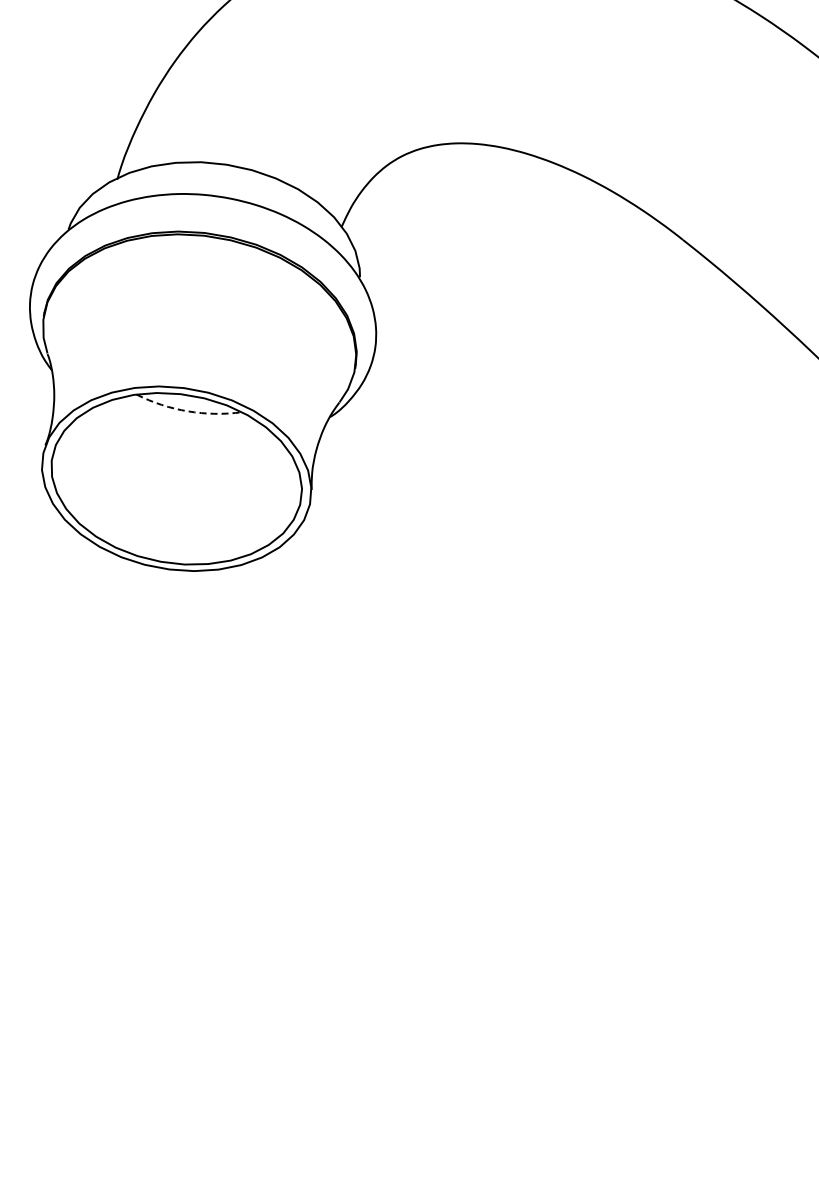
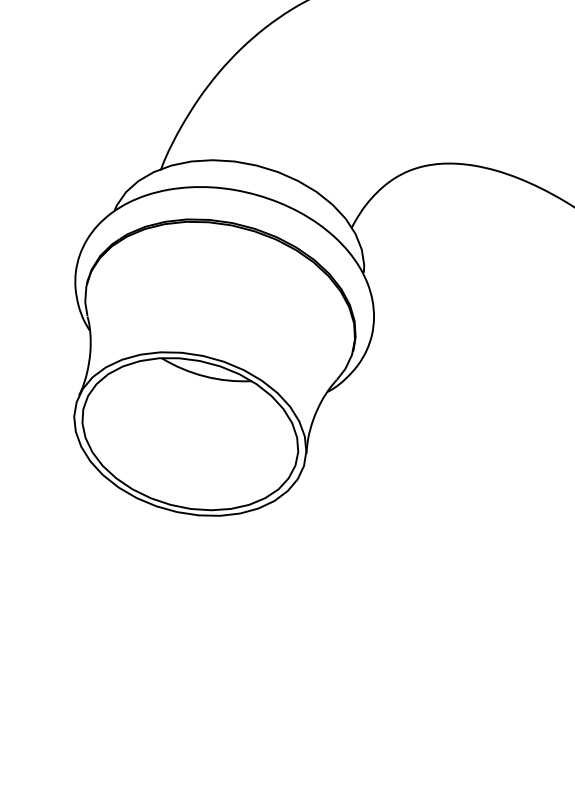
arc: (187, 411) -> (204, 376), dashed -> solid

